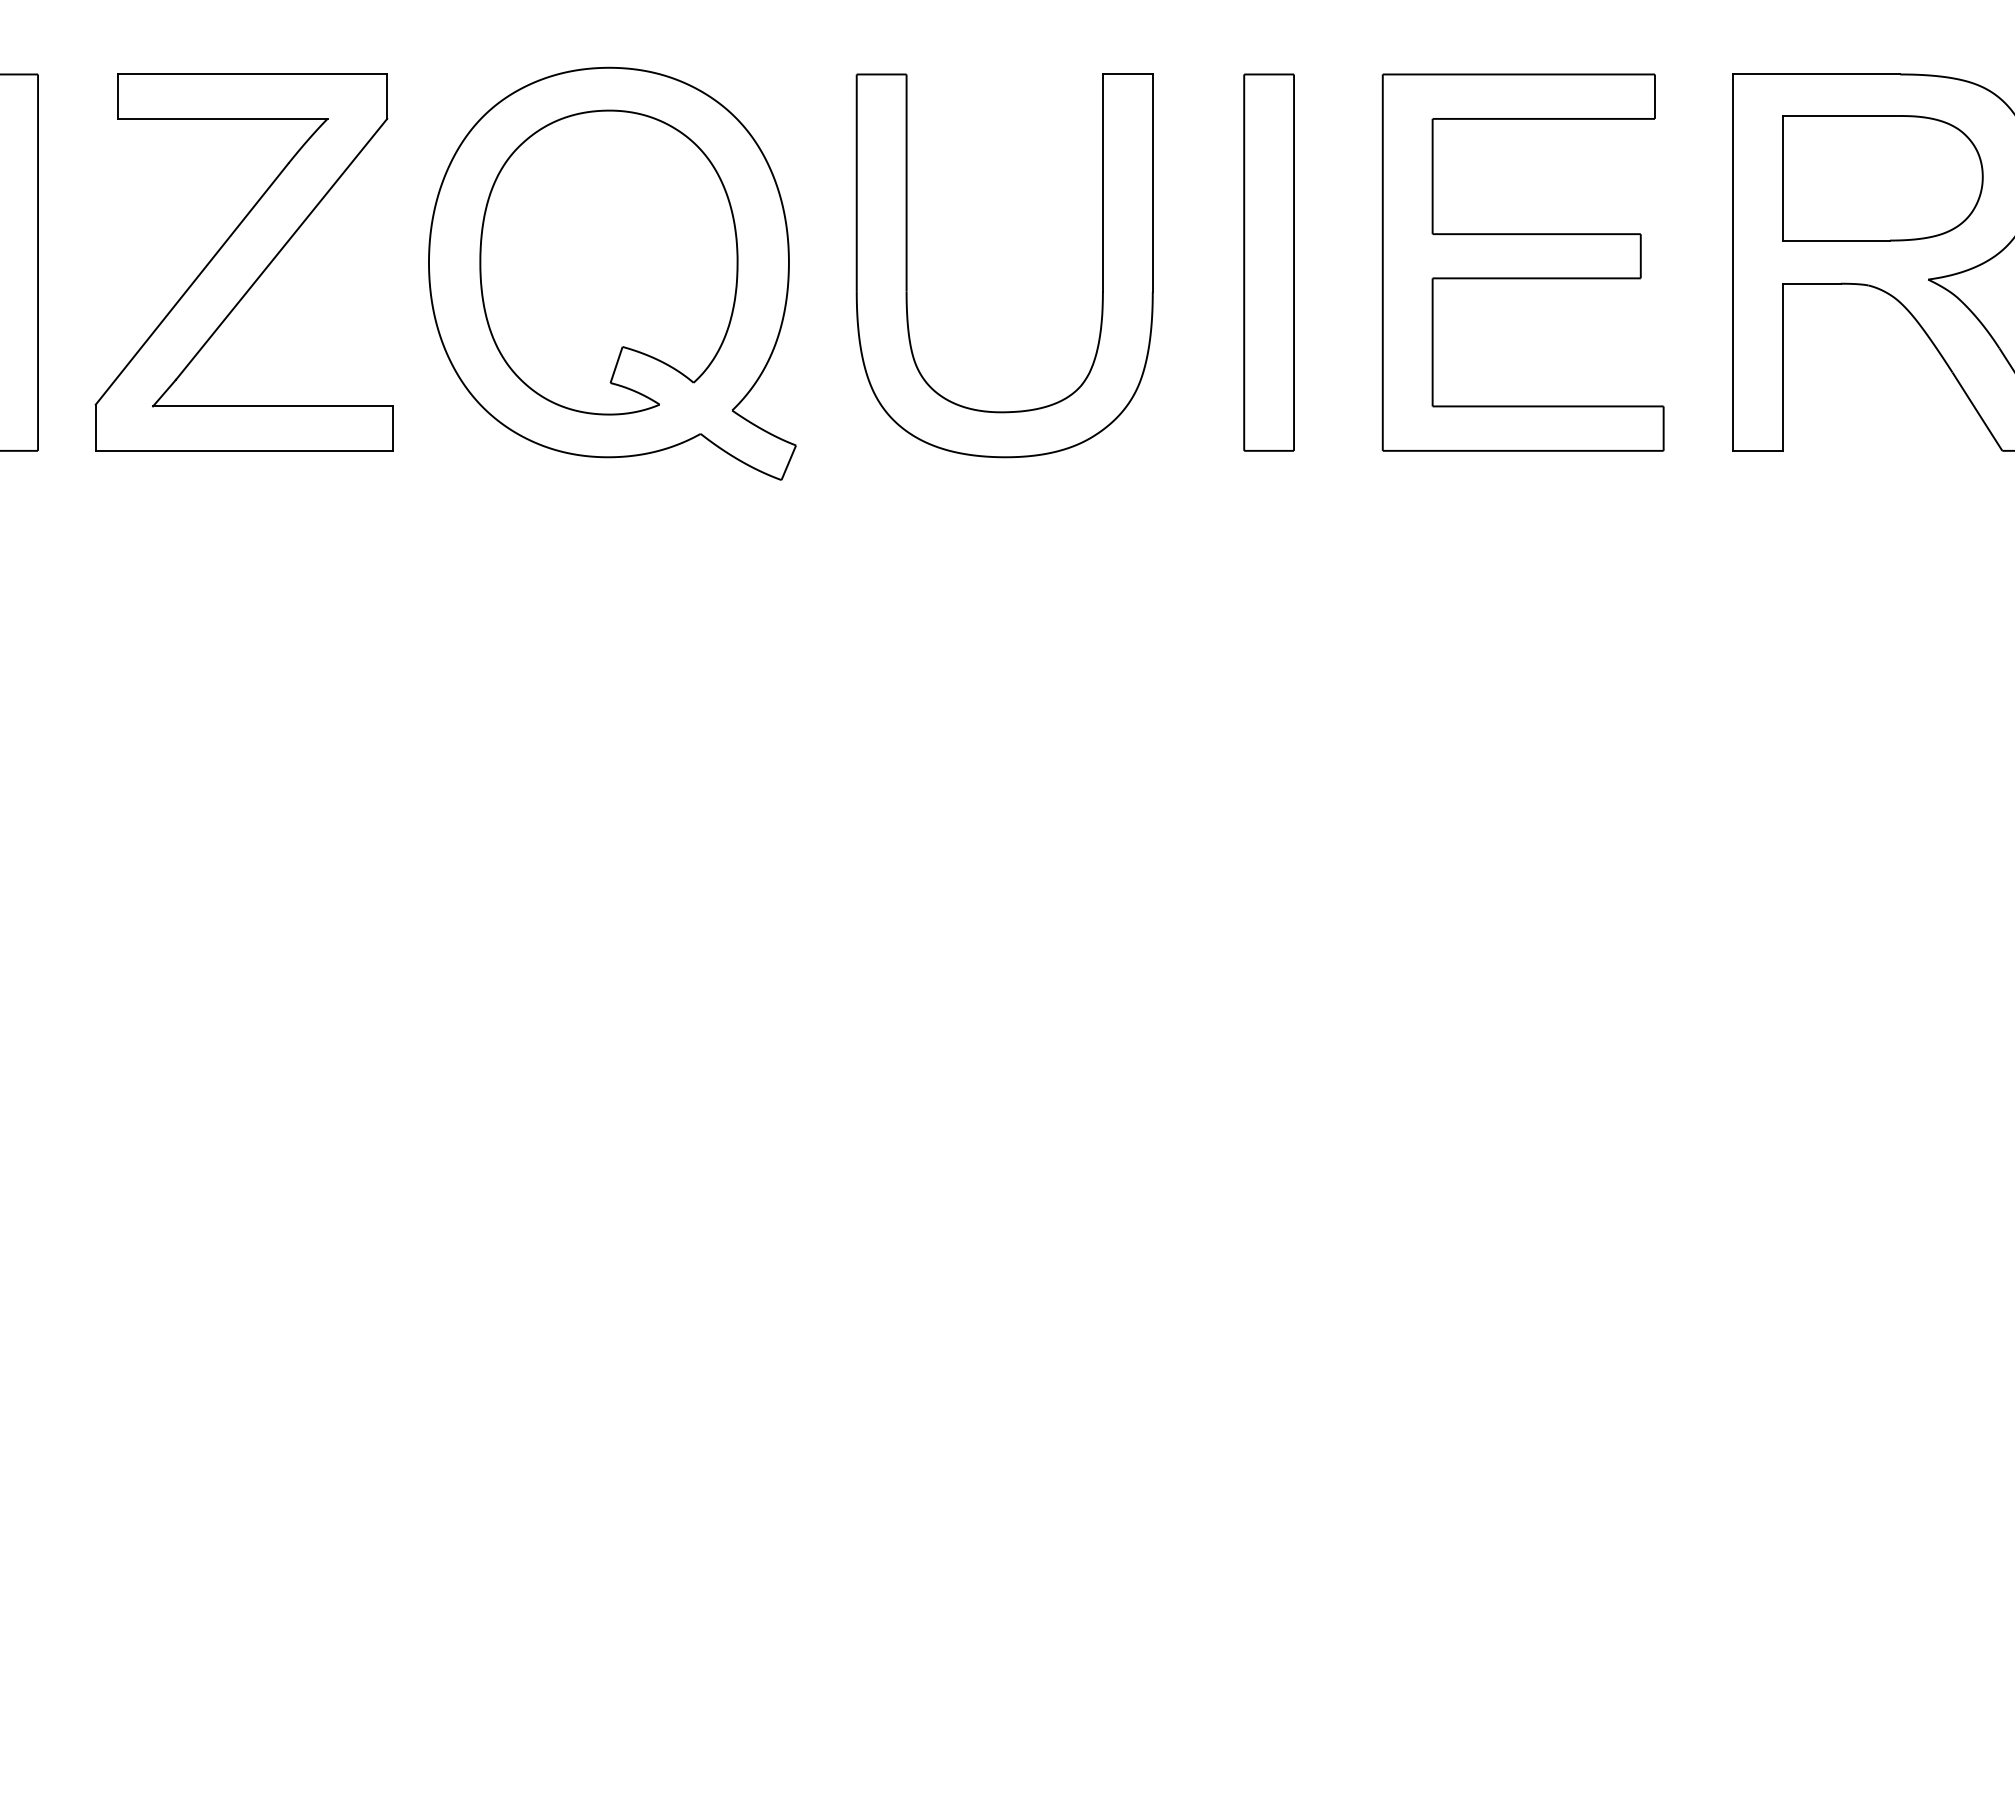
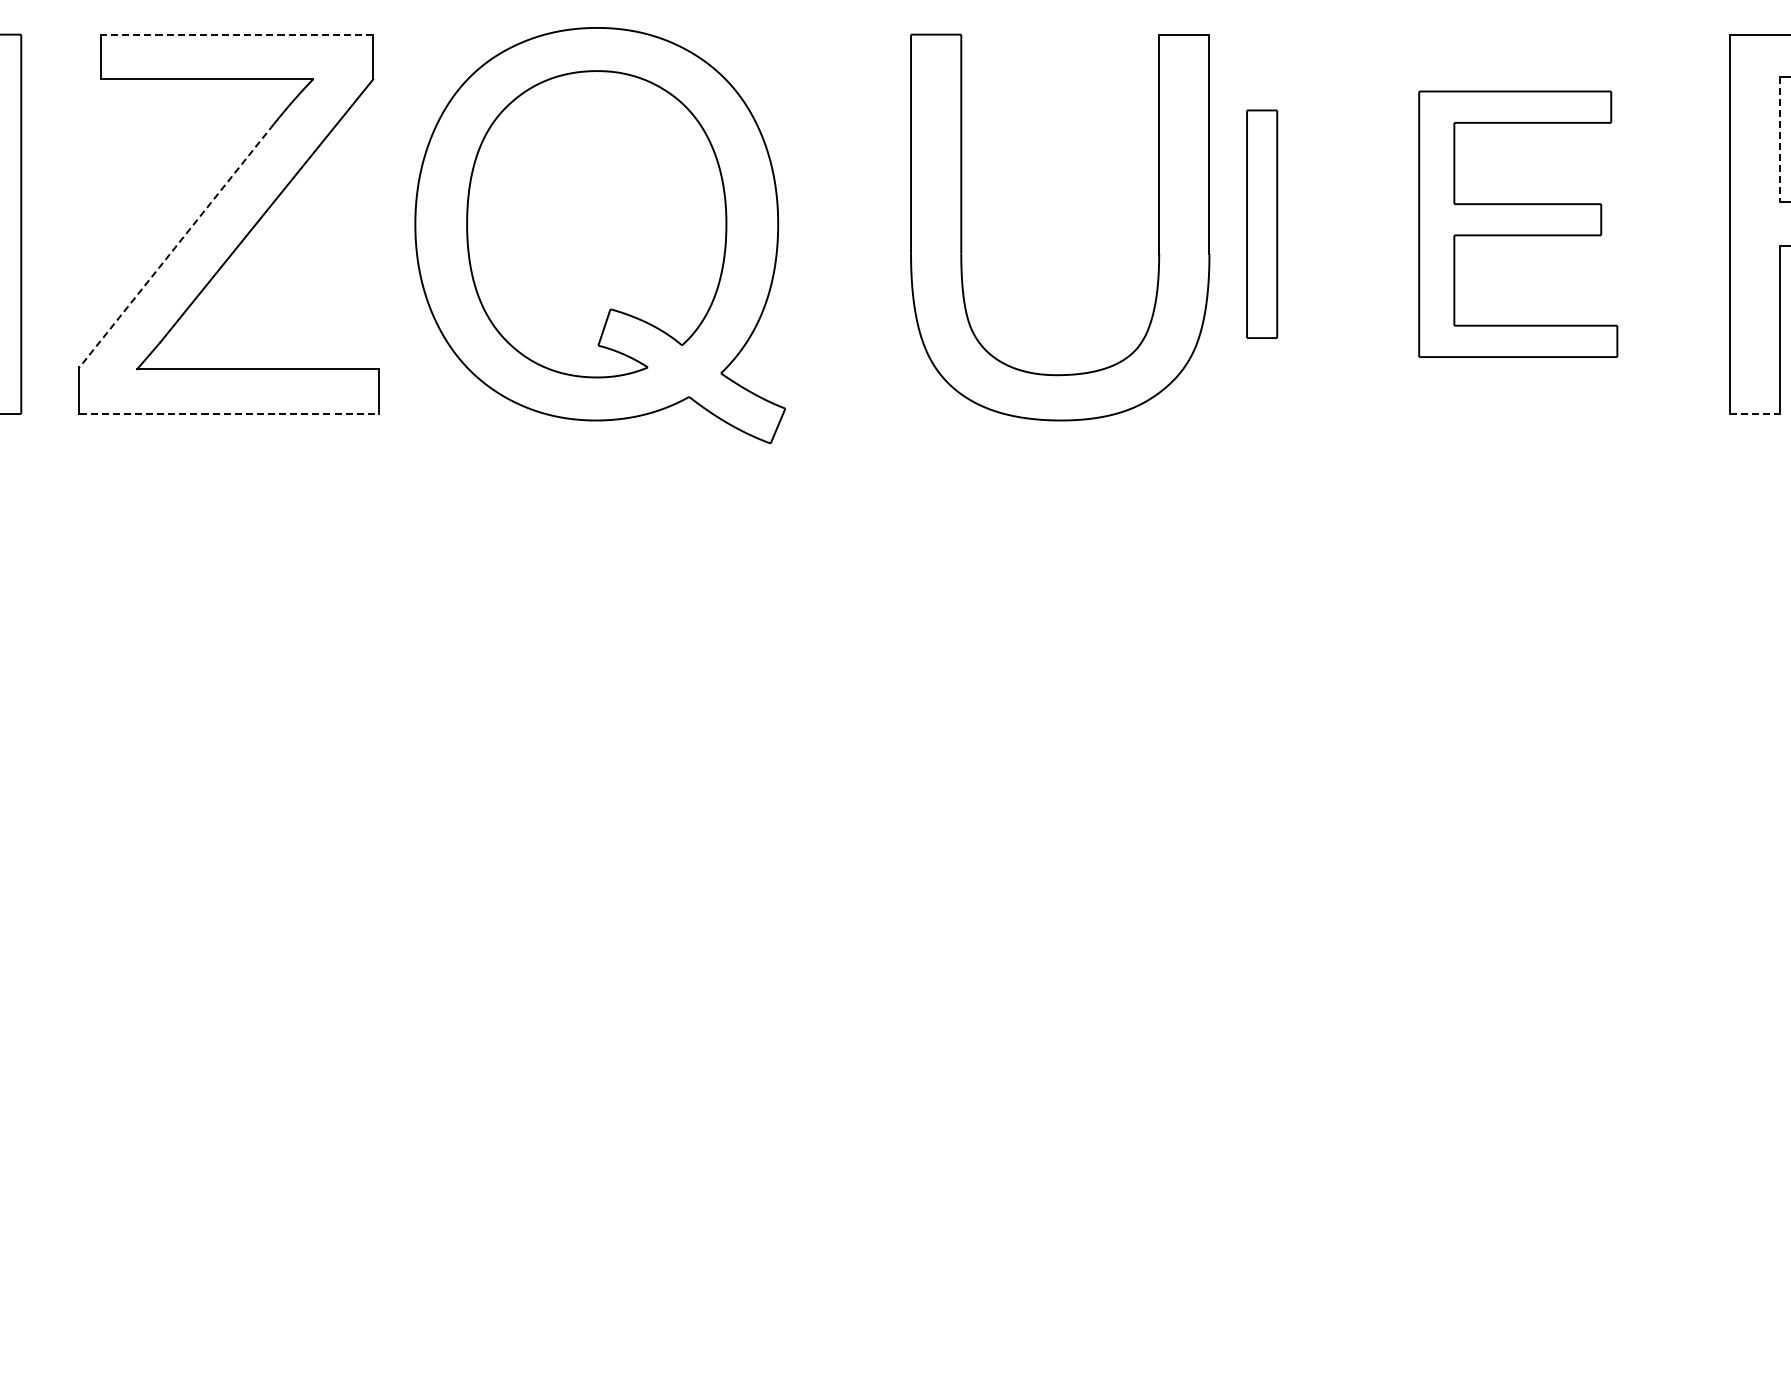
line: (252, 74) -> (237, 34), solid -> dashed
line: (1783, 178) -> (1780, 139), solid -> dashed
part: (1268, 262) -> (1261, 224), size x0.6
part: (1522, 262) -> (1517, 224), size x0.7
part: (907, 265) -> (962, 227), moved
line: (191, 284) -> (175, 246), solid -> dashed
line: (244, 450) -> (229, 413), solid -> dashed
line: (1758, 450) -> (1755, 413), solid -> dashed

